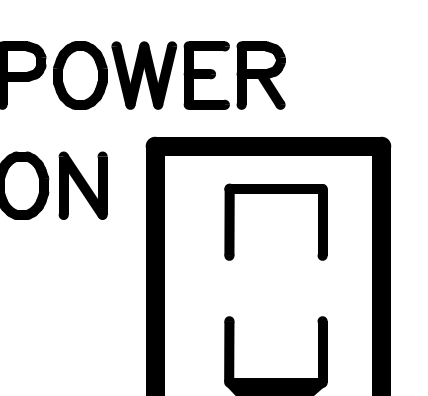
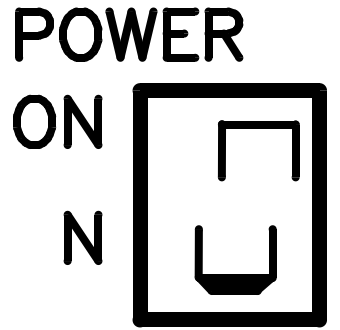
part: (275, 194) -> (258, 128), moved
part: (82, 331) -> (82, 237), added

